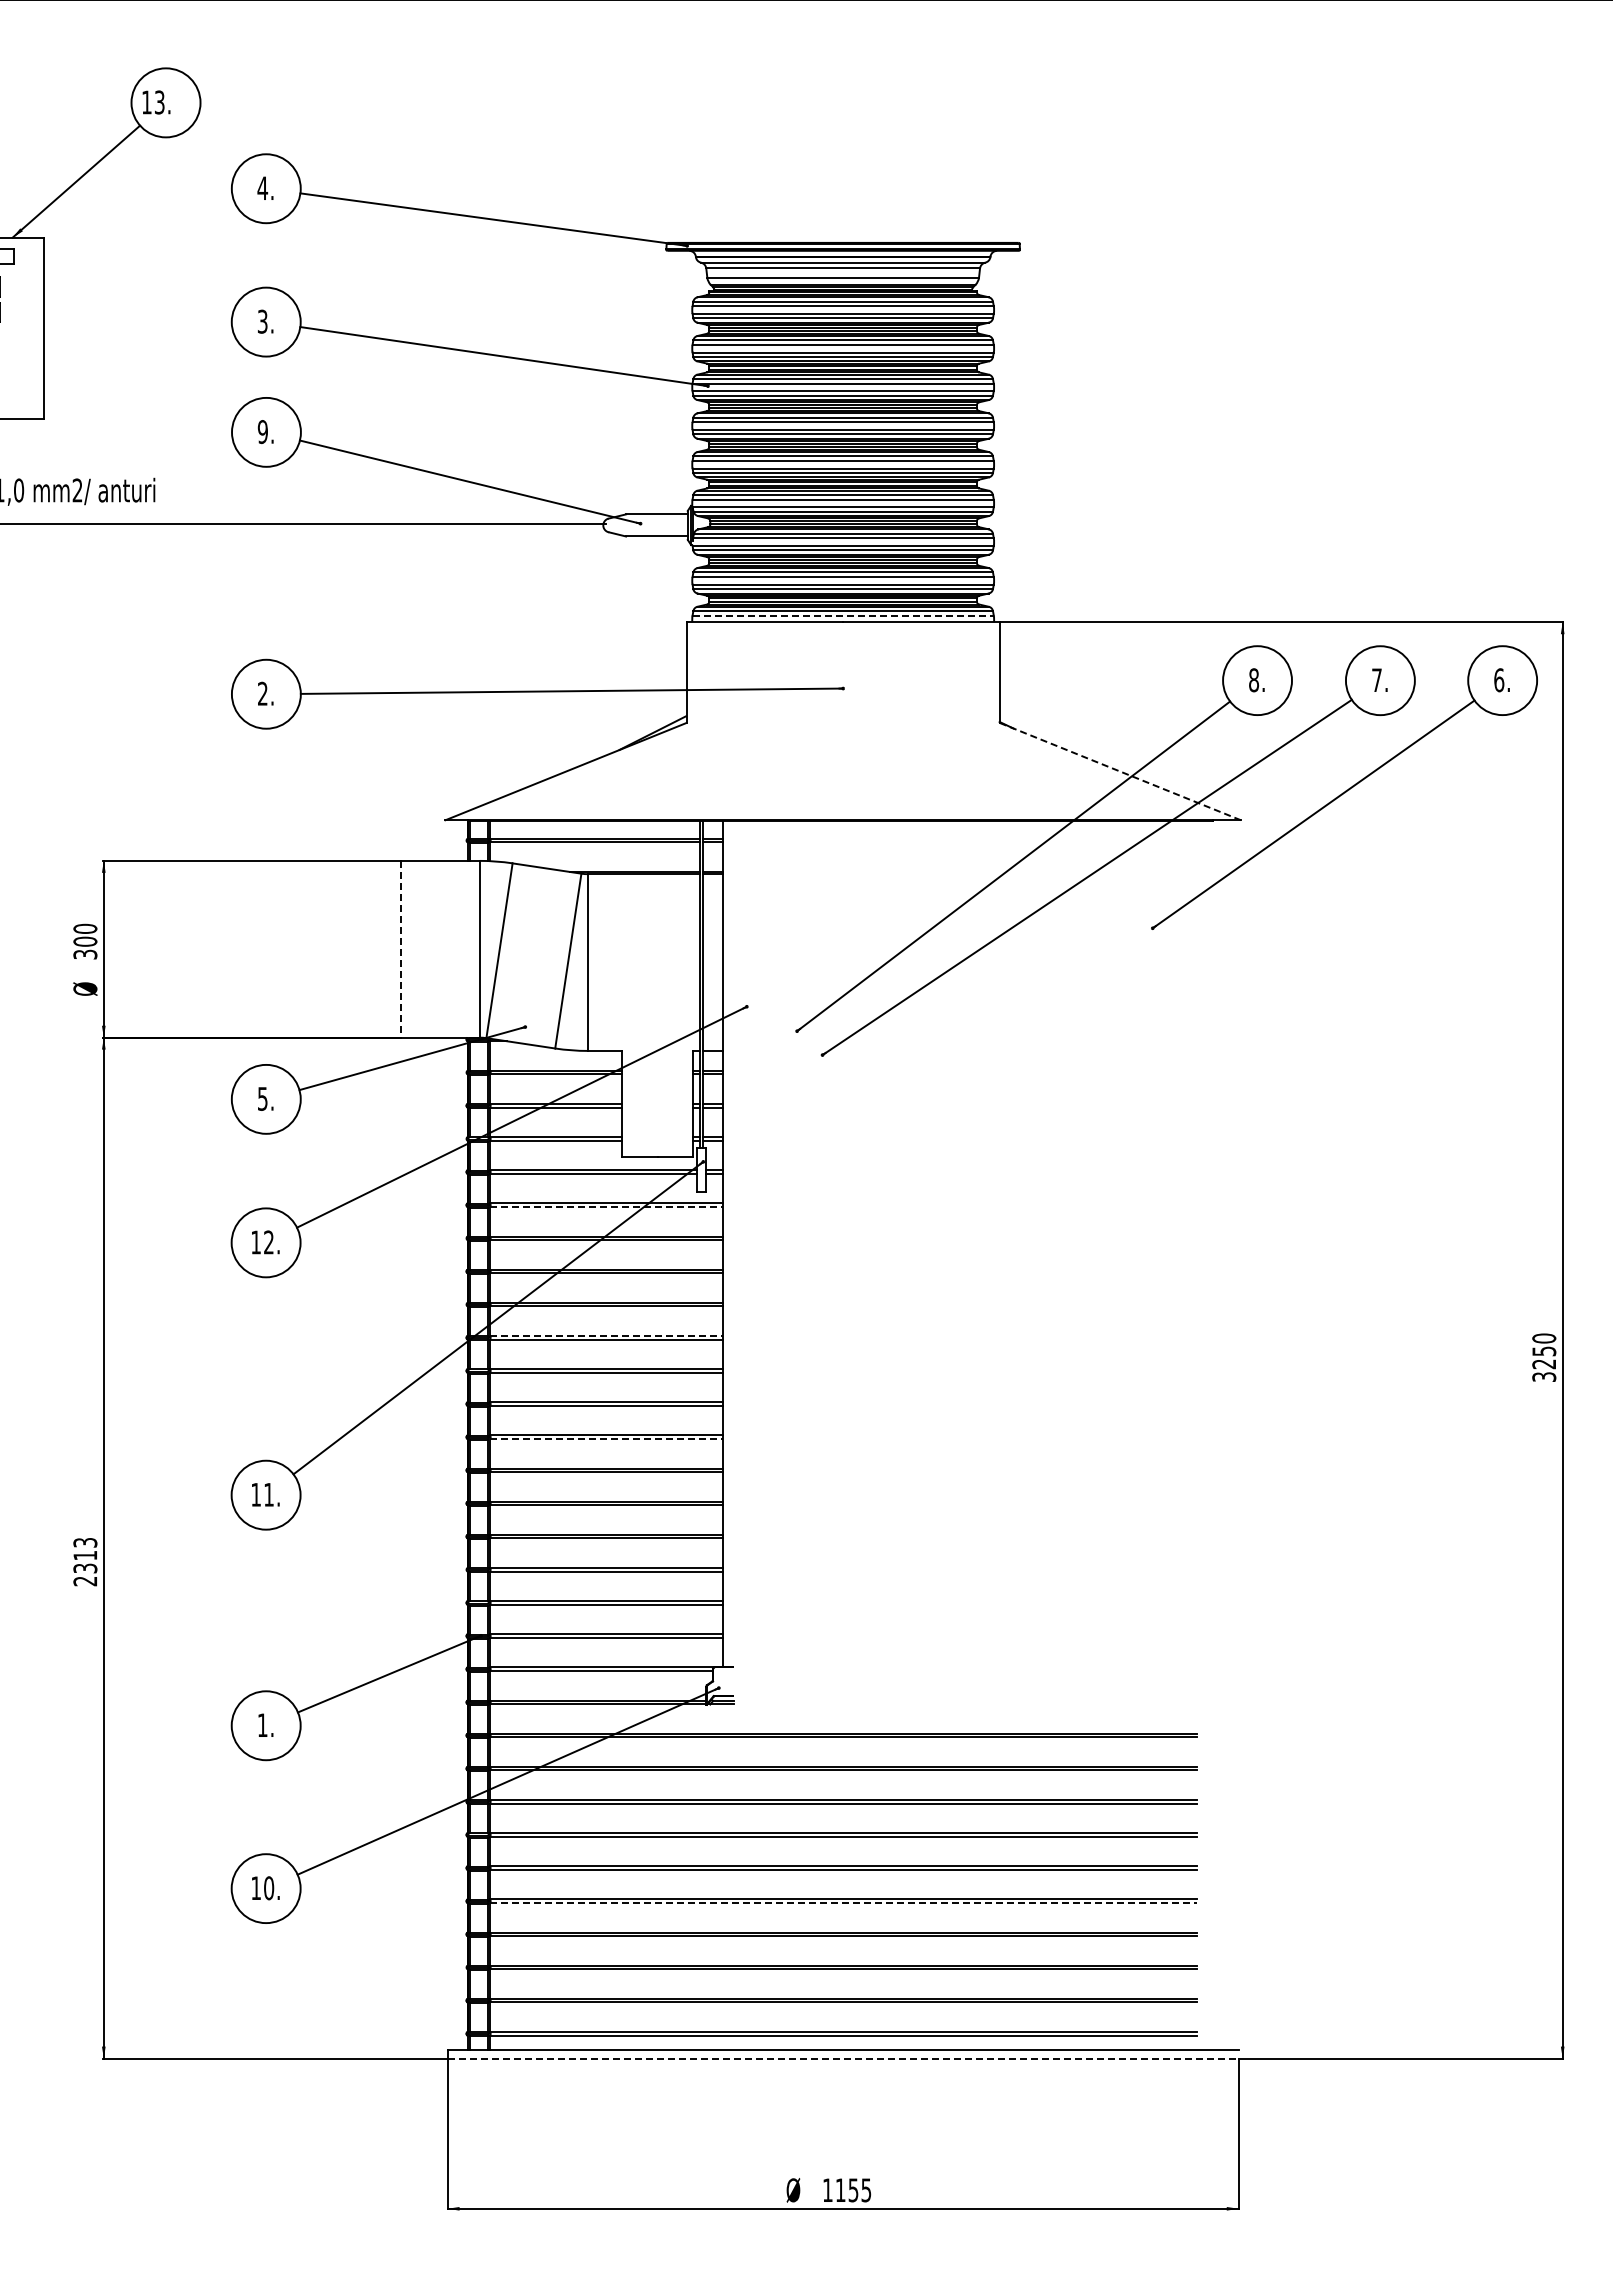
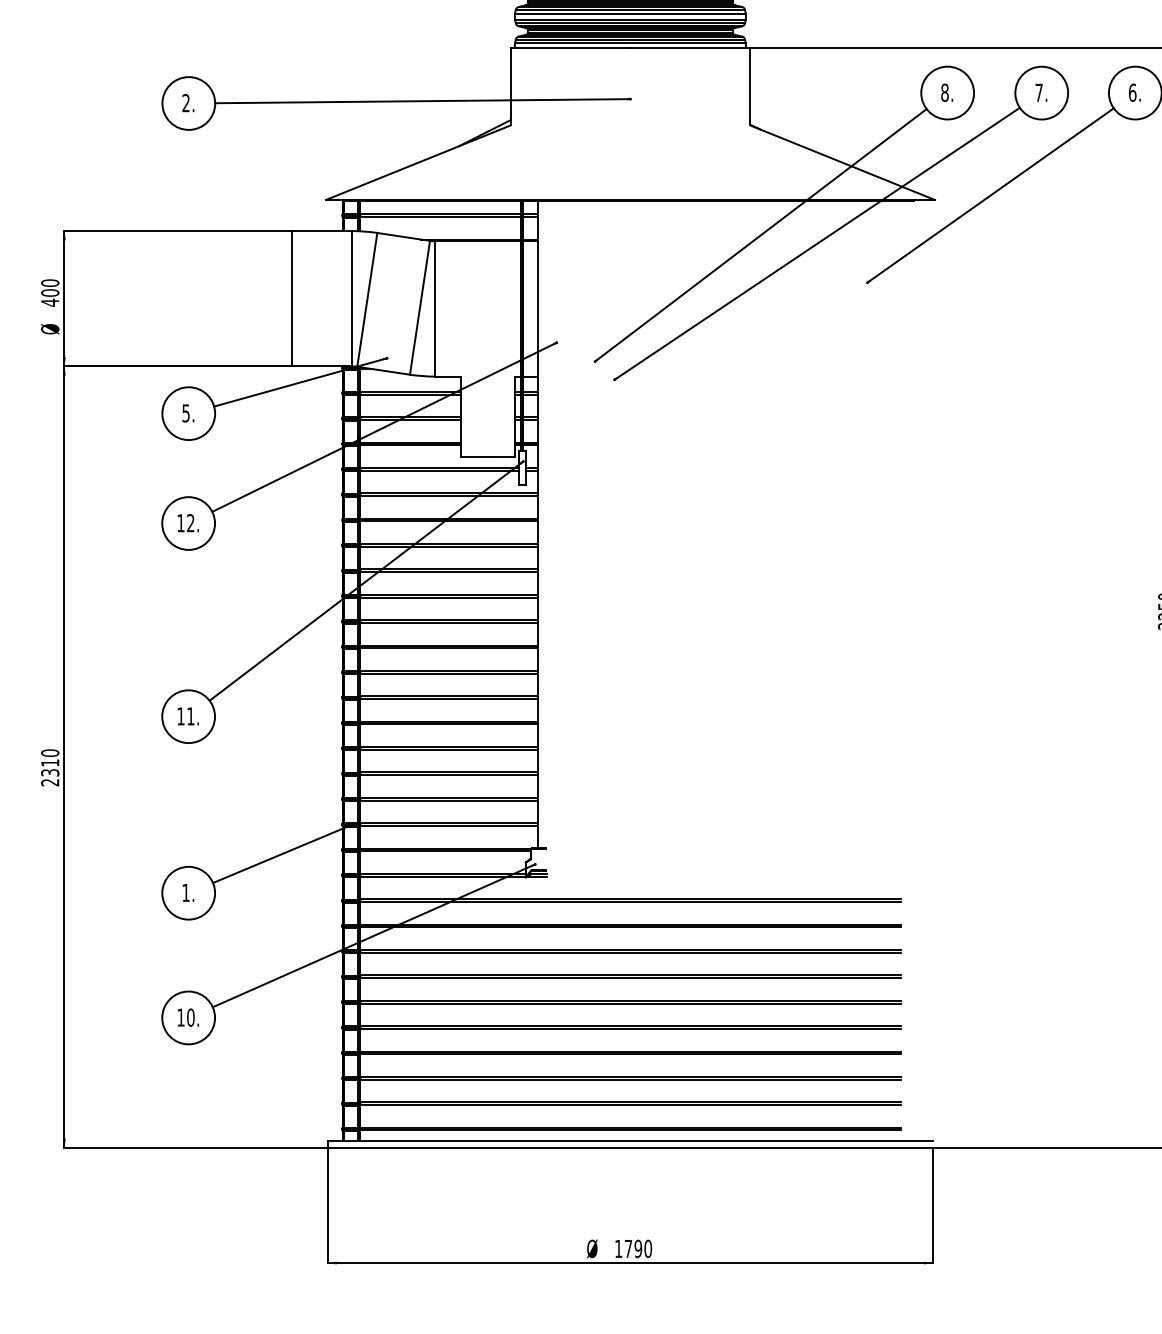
line: (843, 615) -> (630, 43), dashed -> solid
line: (1119, 771) -> (841, 162), dashed -> solid
line: (401, 949) -> (292, 298), dashed -> solid
text: (85, 954) -> (50, 302), 300 -> 400
line: (606, 1207) -> (449, 496), dashed -> solid
line: (606, 1335) -> (449, 594), dashed -> solid
line: (606, 1439) -> (449, 674), dashed -> solid
text: (85, 1542) -> (50, 752), 2313 -> 2310
line: (843, 1903) -> (630, 1029), dashed -> solid
line: (843, 2058) -> (630, 1147), dashed -> solid
text: (853, 2190) -> (638, 1249), 1155 -> 1790

